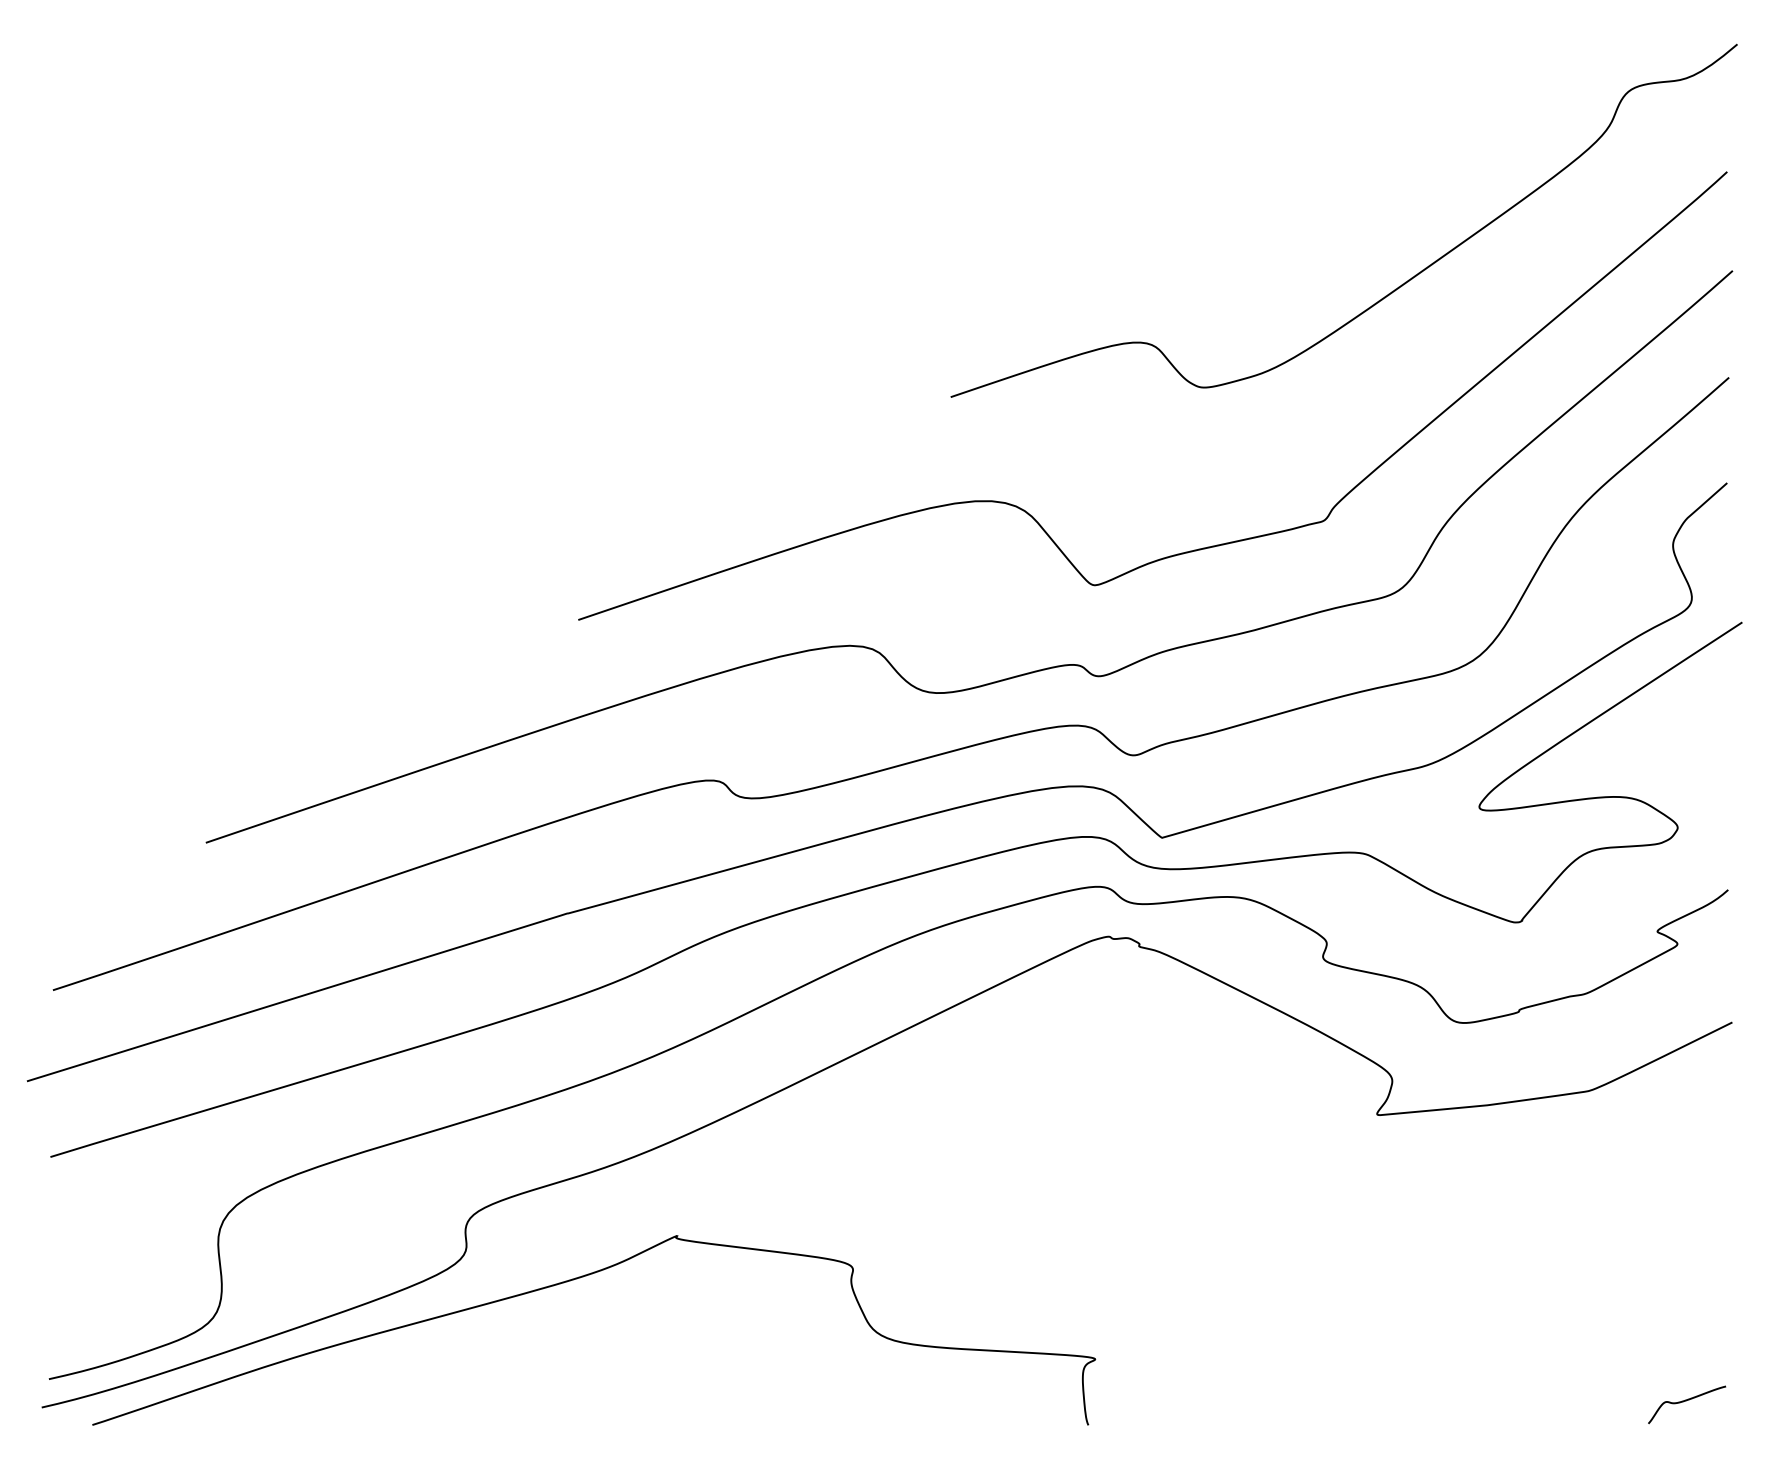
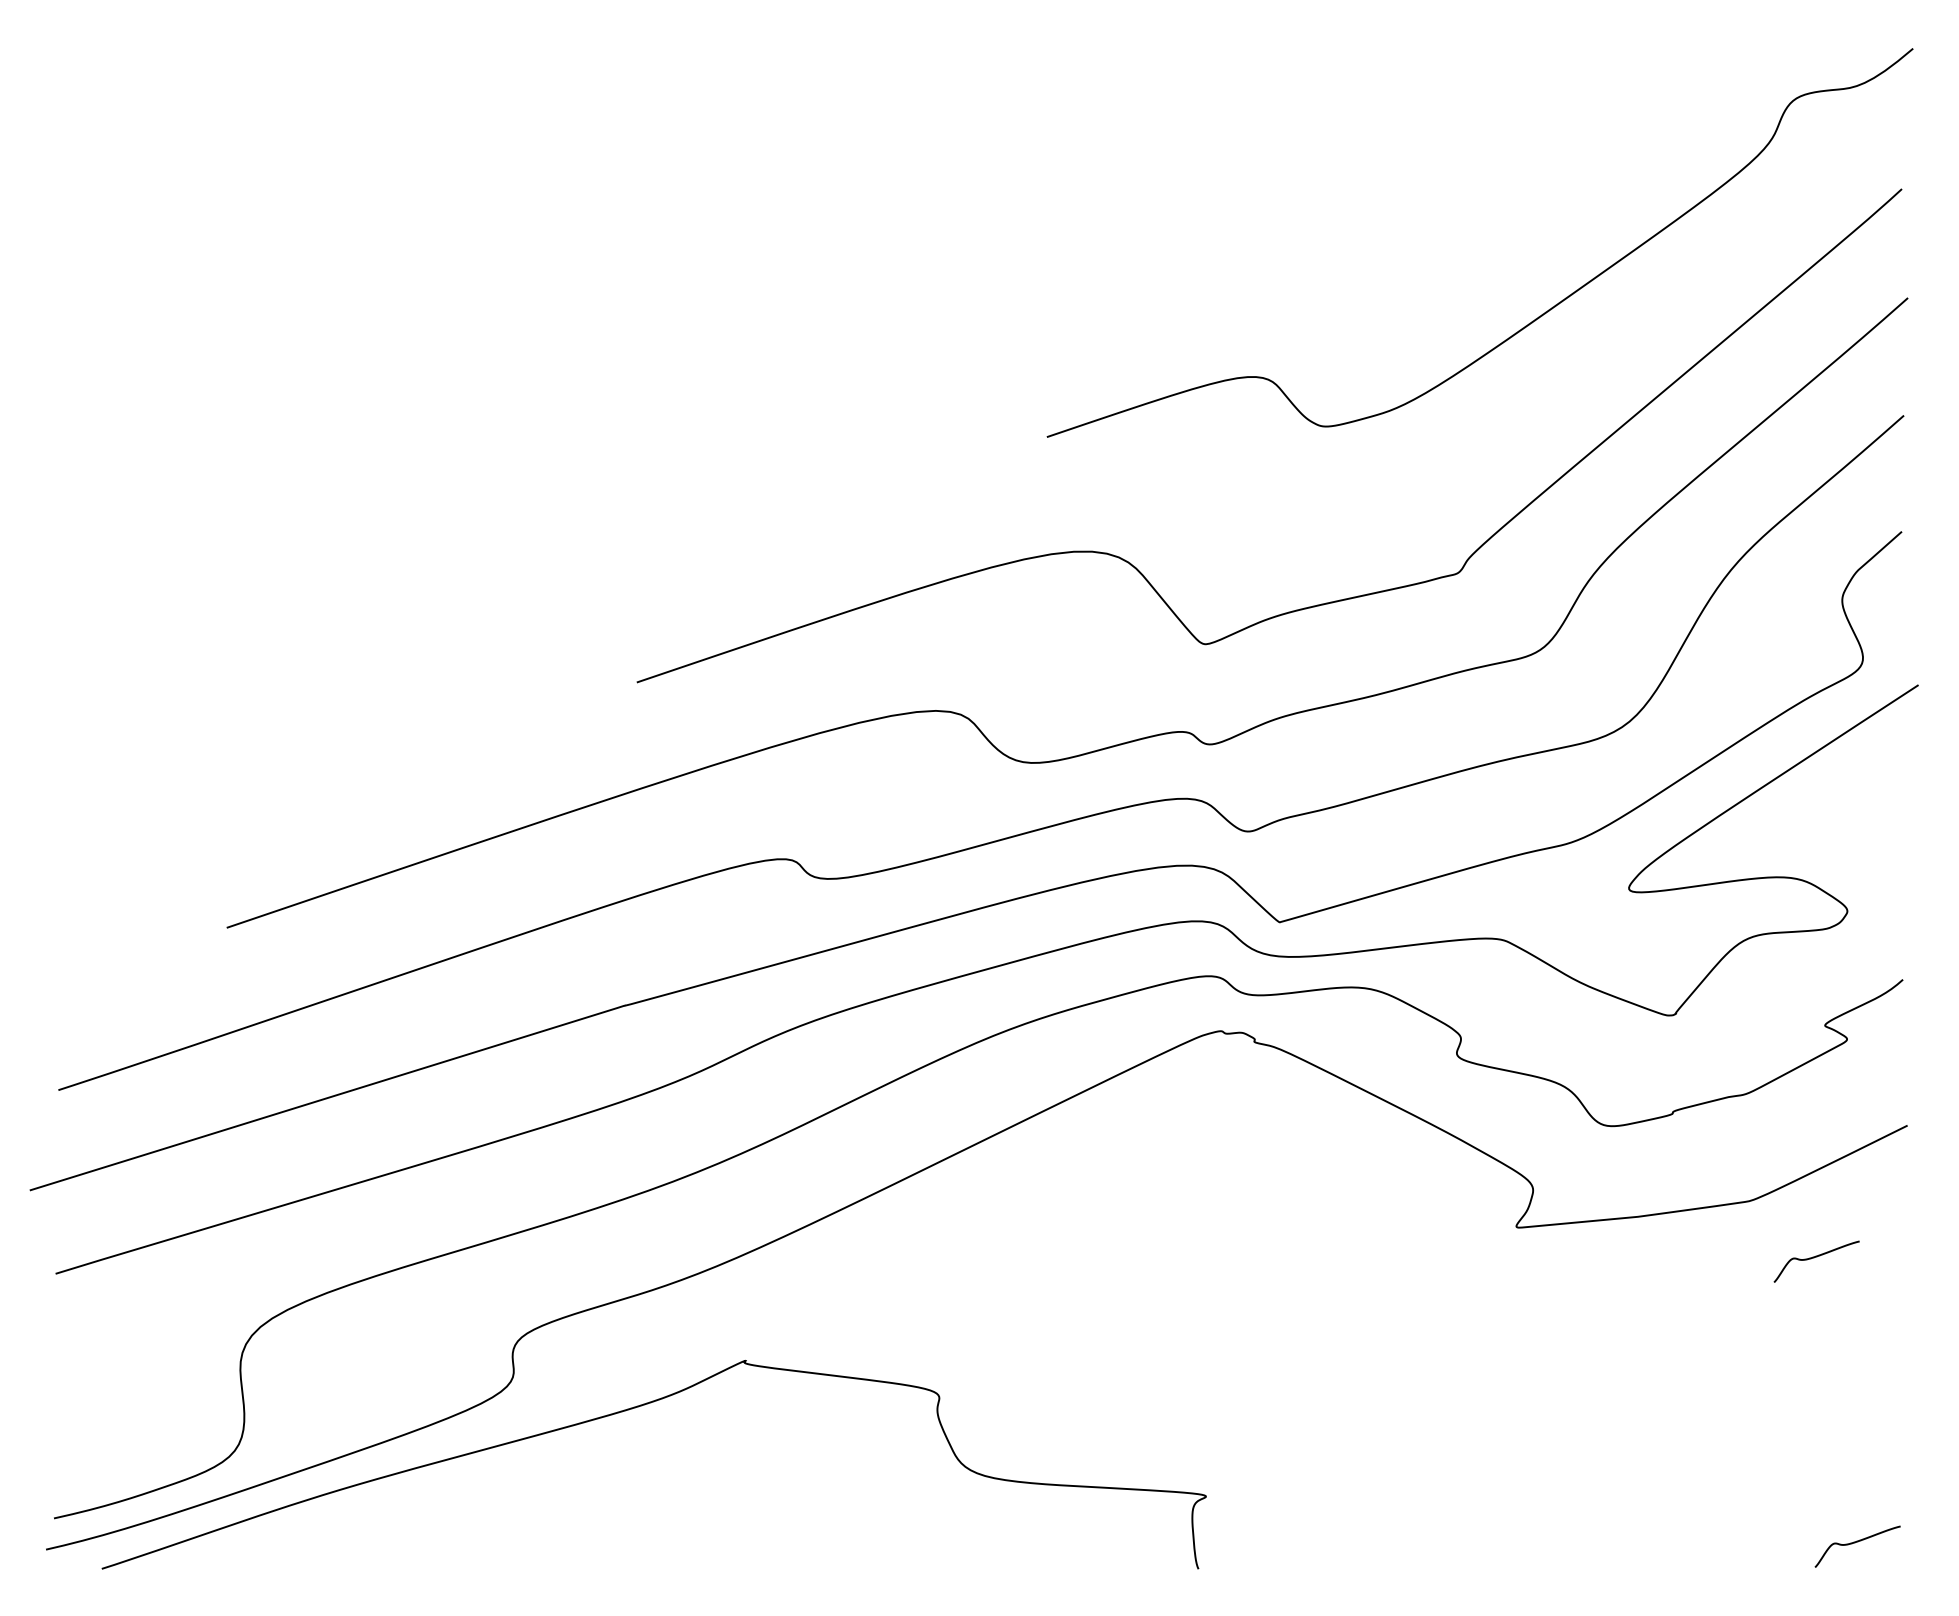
curve: (1647, 1143) -> (1814, 1258), added

